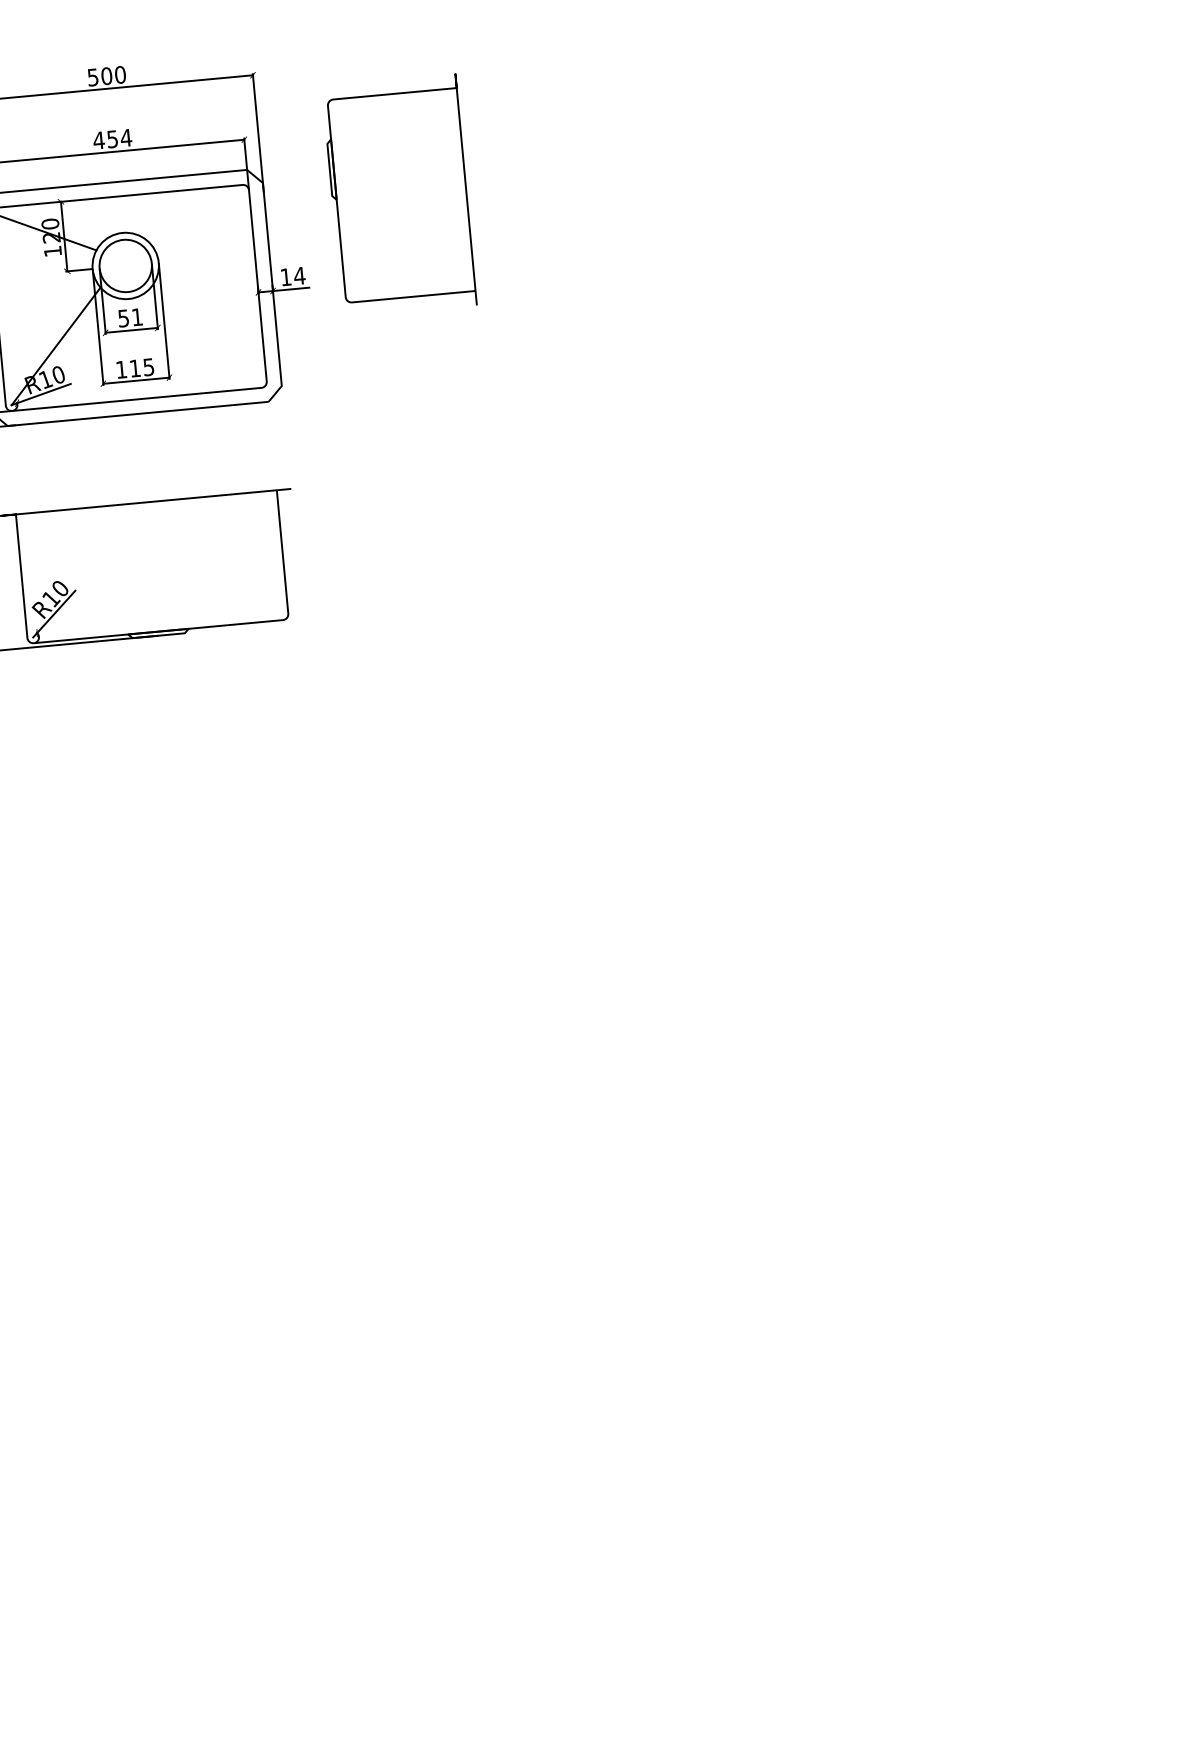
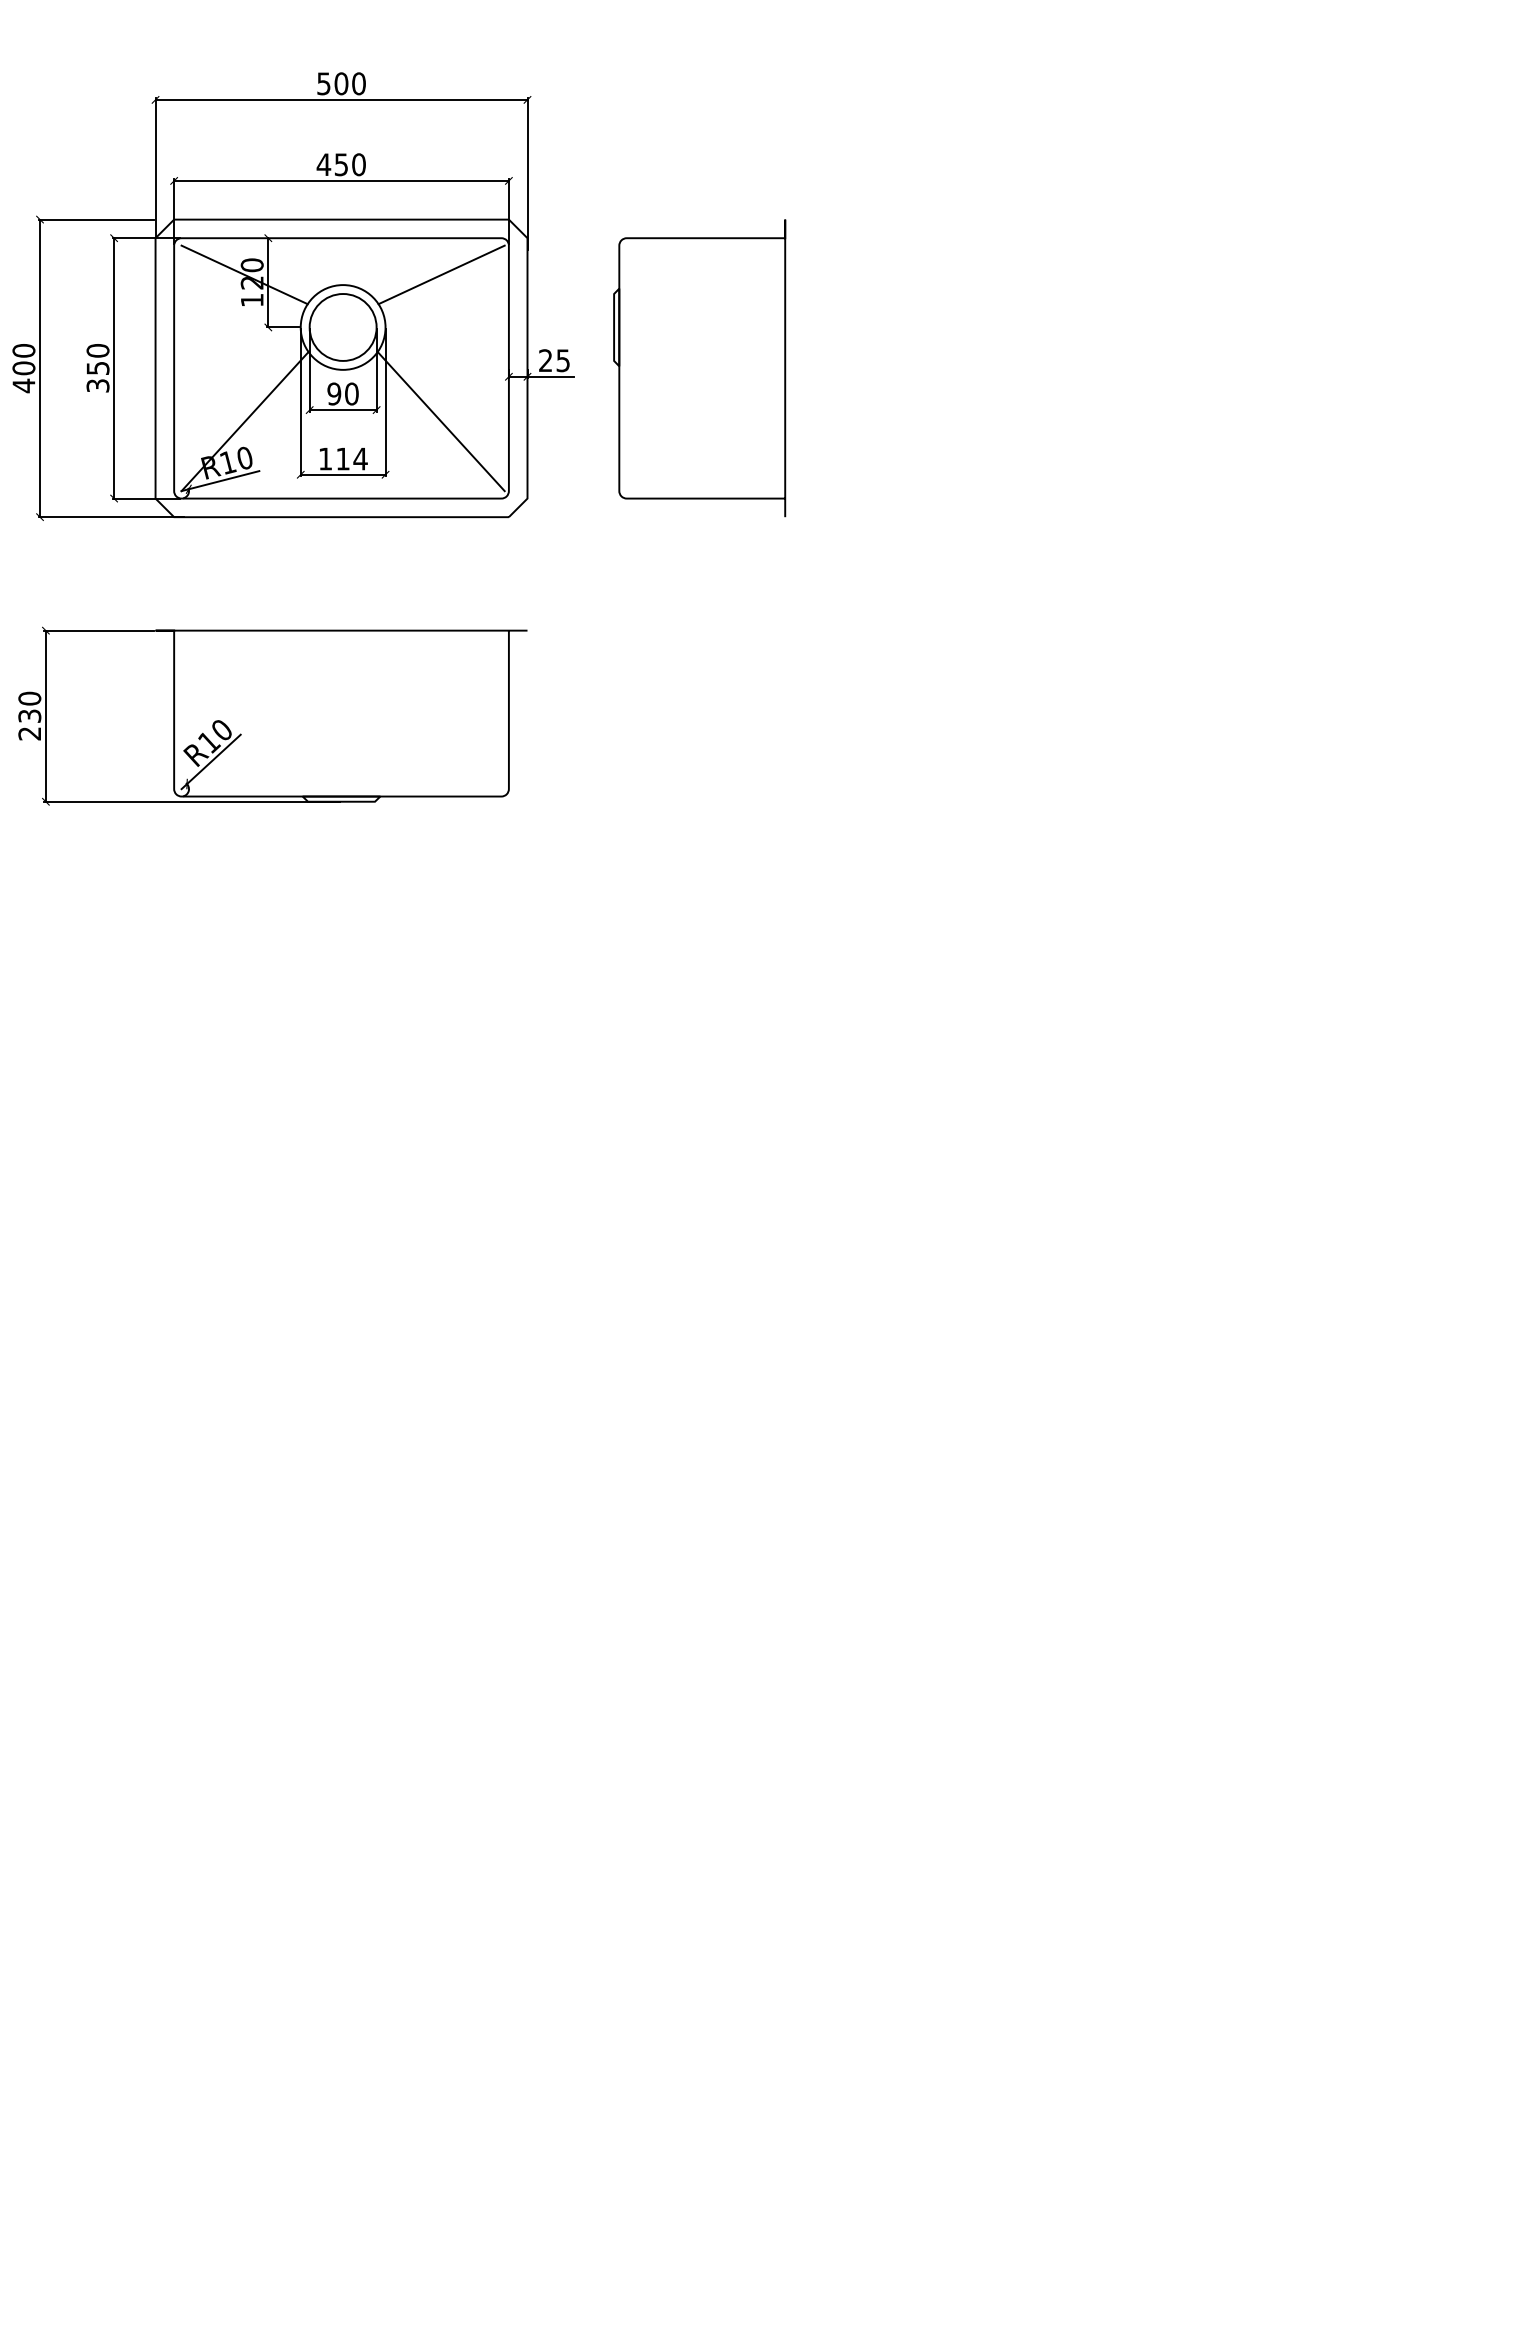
text: (125, 137) -> (358, 164), 454 -> 450
part: (399, 195) -> (699, 368), moved
line: (198, 217) -> (441, 274), added
text: (292, 276) -> (554, 360), 14 -> 25
text: (130, 317) -> (342, 393), 51 -> 90
line: (208, 332) -> (440, 421), added
text: (148, 366) -> (360, 458), 115 -> 114

